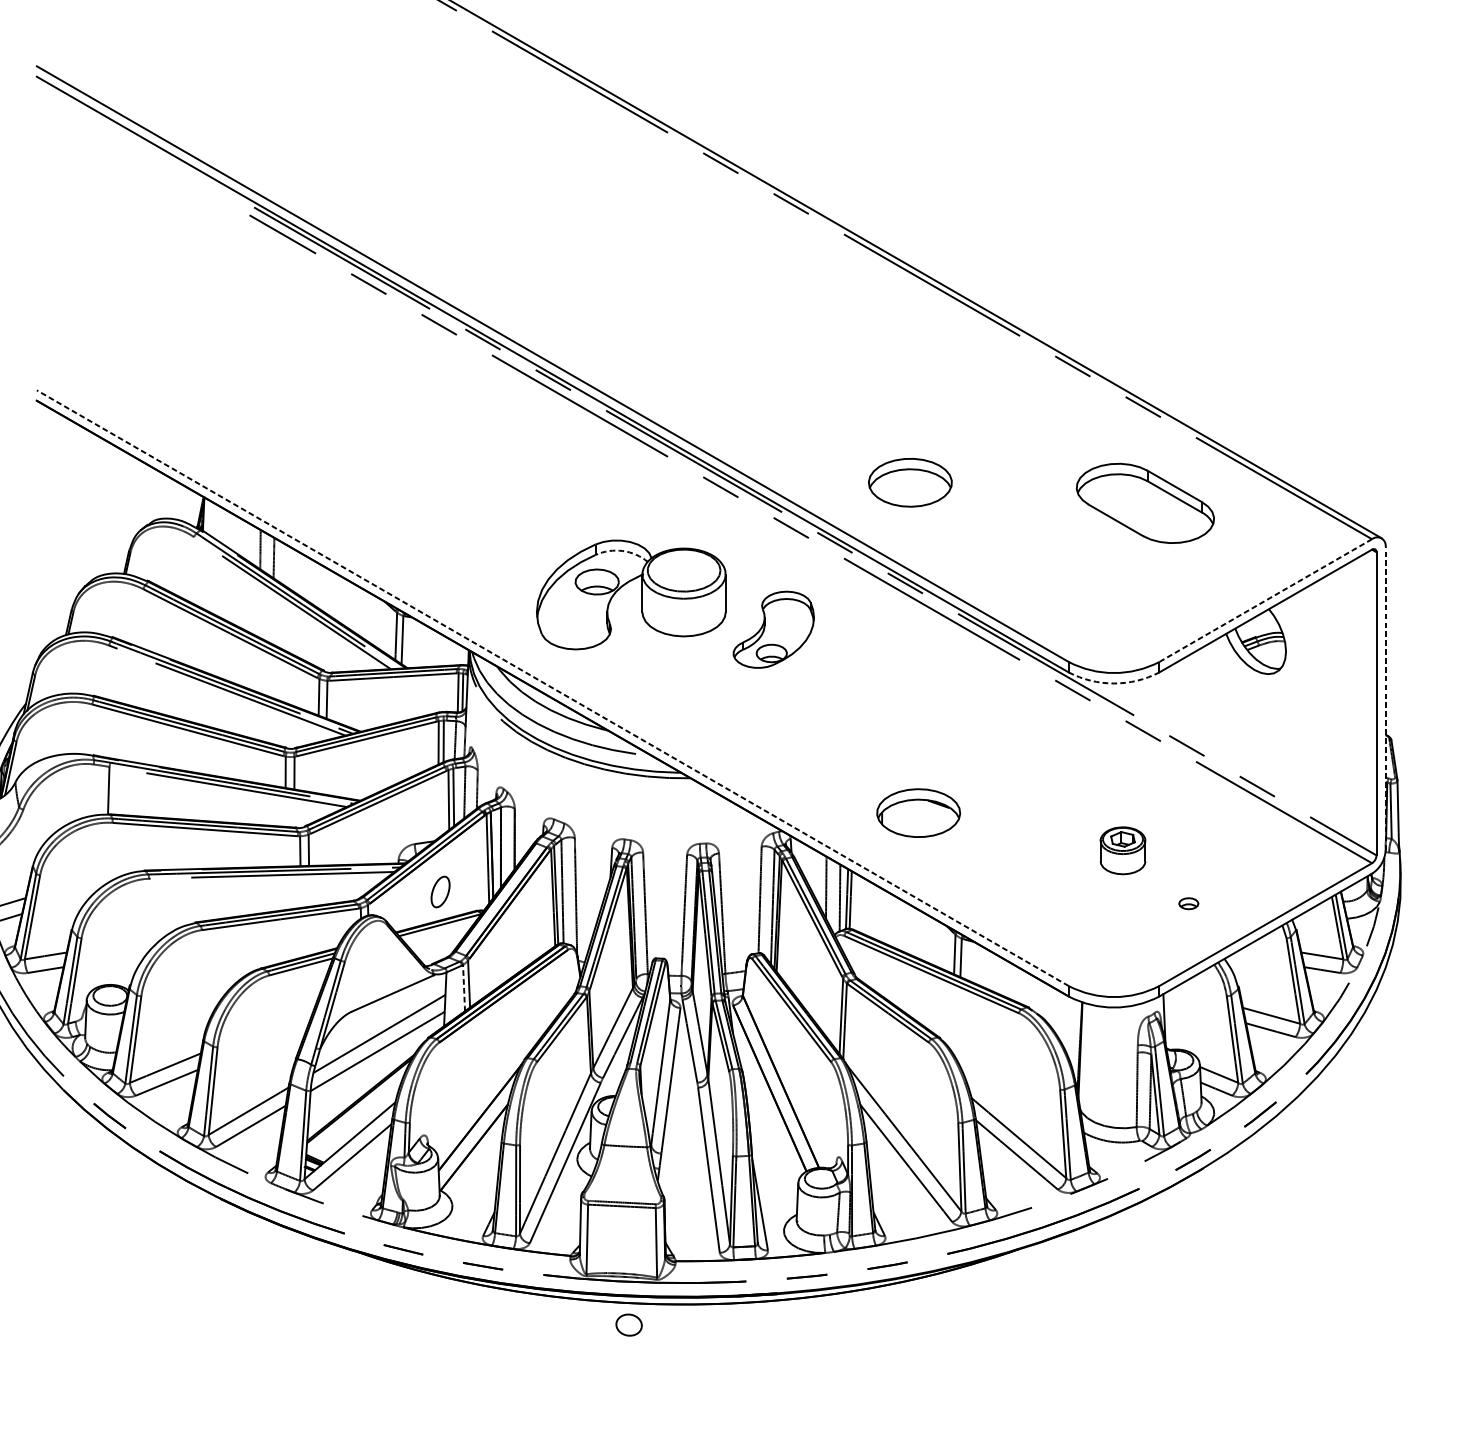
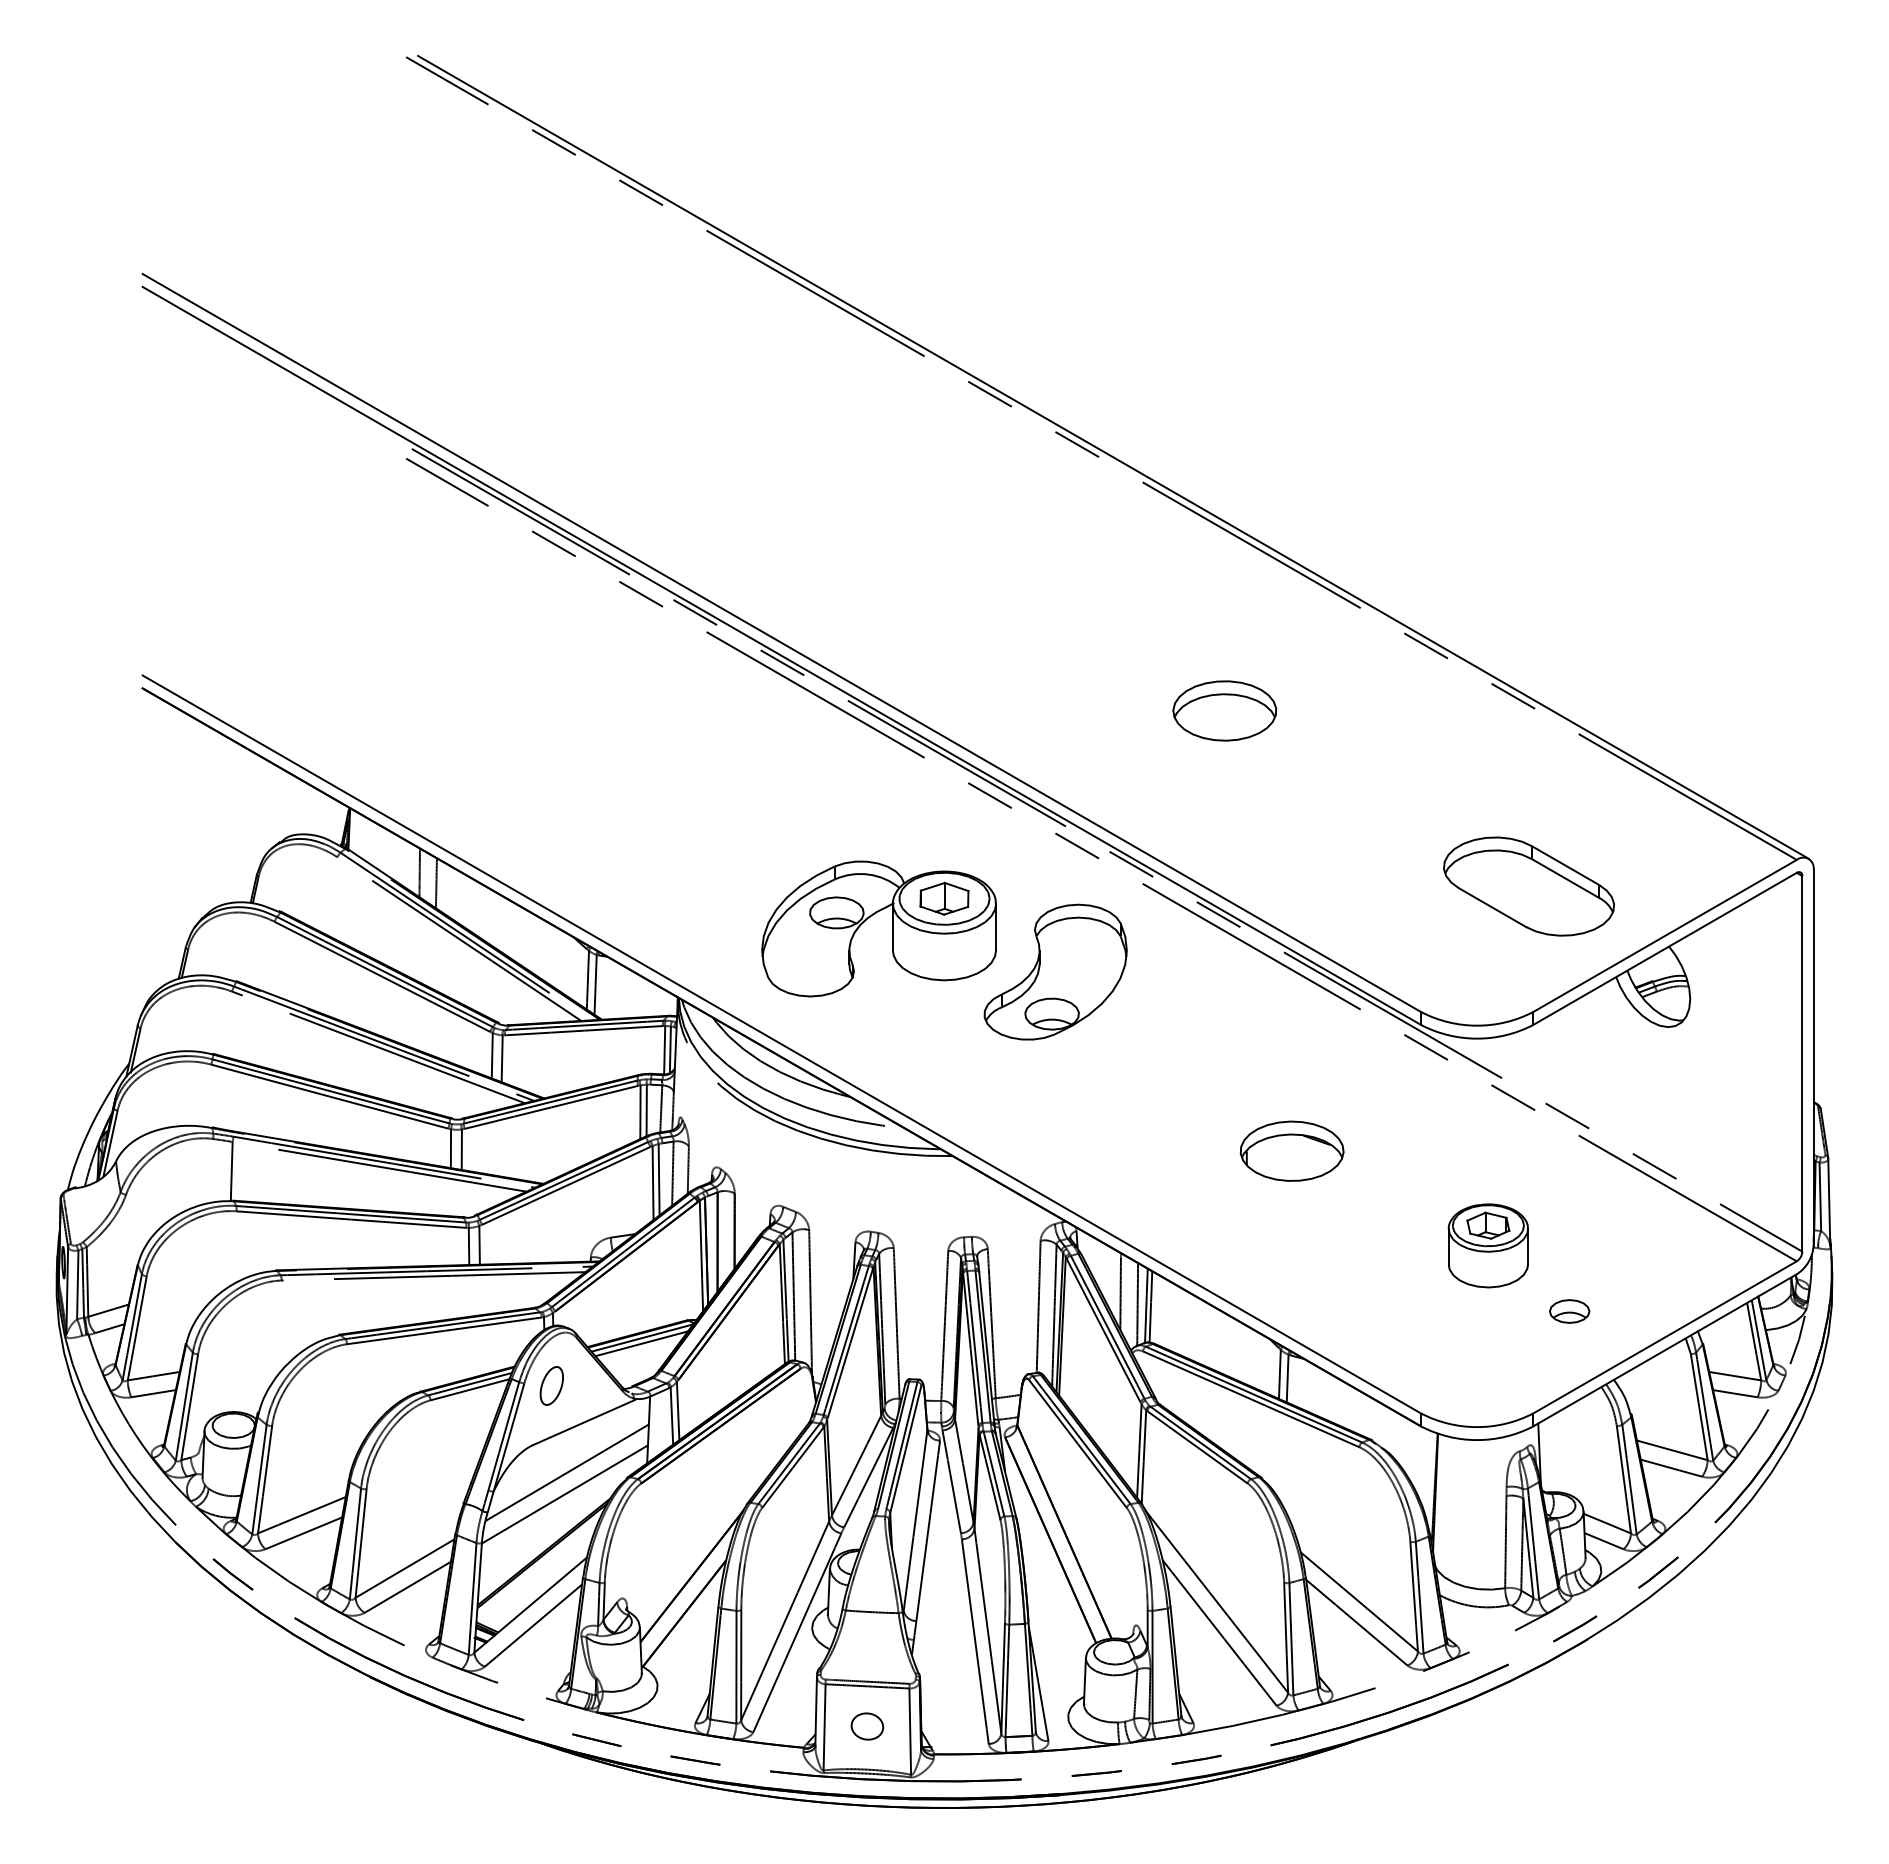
part: (910, 482) -> (1224, 710), moved
part: (1145, 503) -> (1528, 886), moved
arc: (622, 550) -> (868, 874), dashed -> solid
part: (684, 570) -> (944, 898), added
line: (1265, 601) -> (1664, 936), dashed -> solid
part: (773, 629) -> (1055, 971), size x1.43
arc: (1114, 683) -> (1477, 1038), dashed -> solid
line: (552, 688) -> (781, 1044), dashed -> solid
line: (1385, 698) -> (1813, 1057), dashed -> solid
part: (918, 812) -> (1291, 1150), moved
part: (1122, 850) -> (1487, 1245), size x1.43
part: (440, 891) -> (551, 1385), moved
part: (1188, 903) -> (1569, 1311), size x1.67
line: (439, 929) -> (641, 1343), added
line: (463, 989) -> (671, 1417), dashed -> solid
part: (629, 1325) -> (867, 1726), moved

